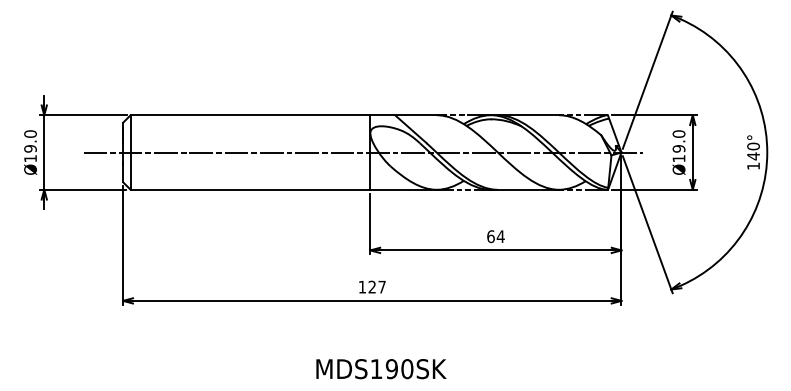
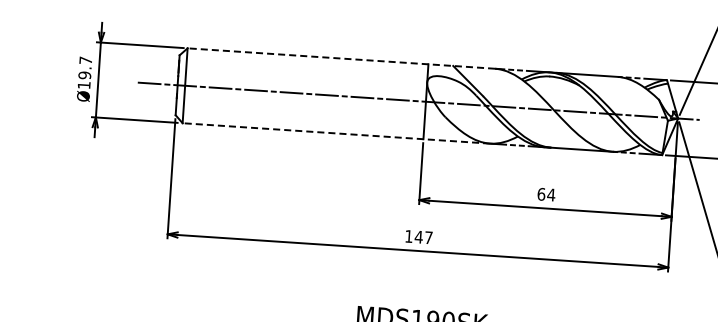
line: (283, 115) -> (341, 58), solid -> dashed
text: (30, 133) -> (85, 60), Ø19.0 -> Ø19.7
line: (283, 189) -> (336, 133), solid -> dashed
text: (372, 286) -> (419, 236), 127 -> 147

